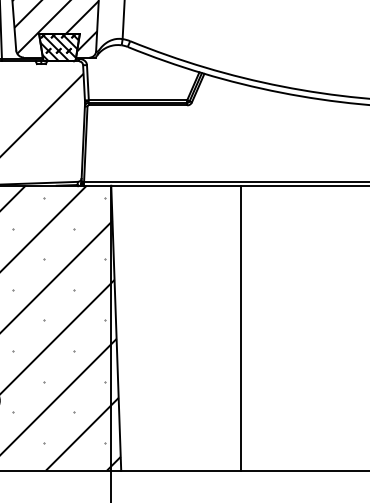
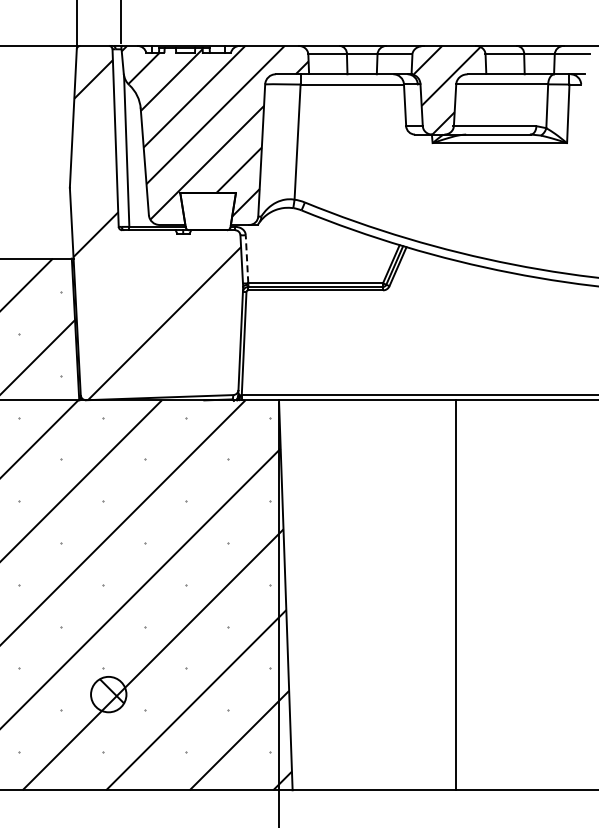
hatch: (59, 47) -> (208, 211), removed
line: (88, 82) -> (247, 258), solid -> dashed

